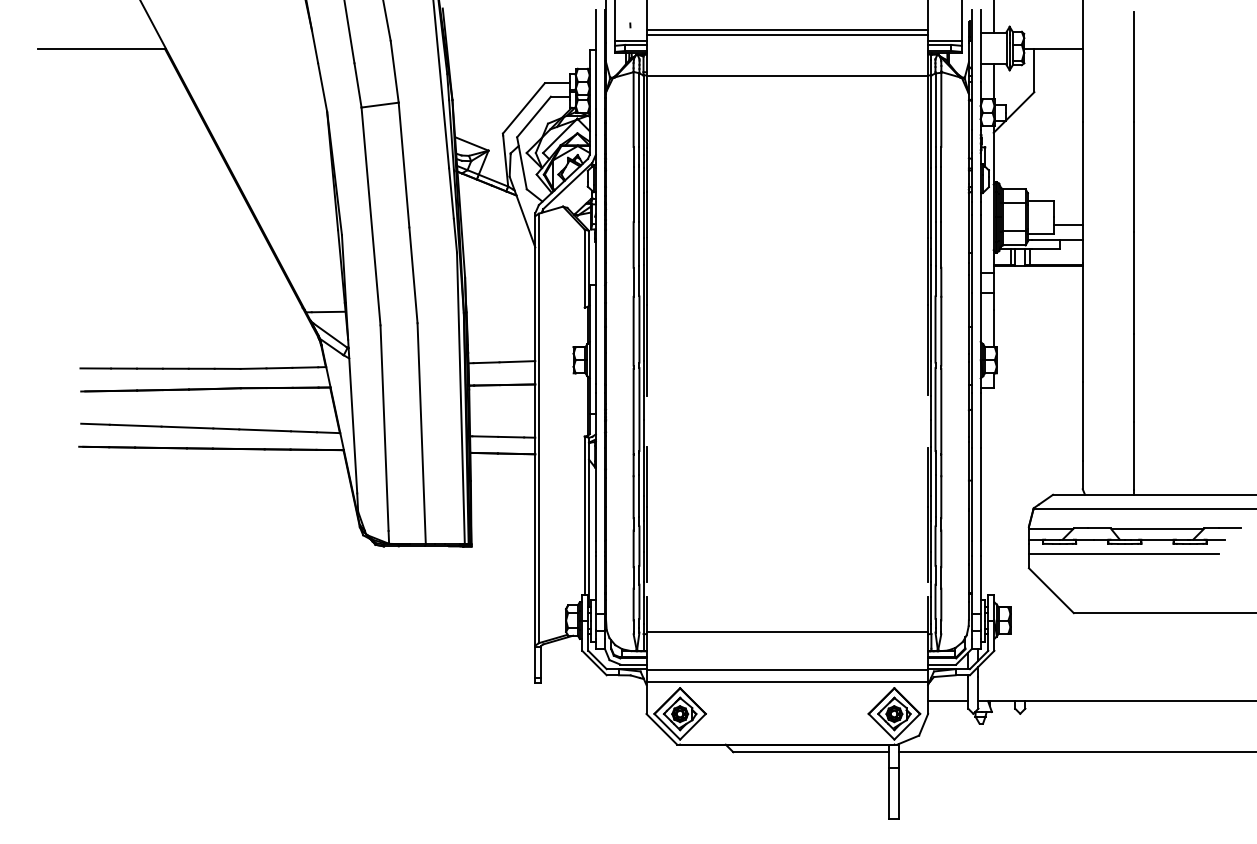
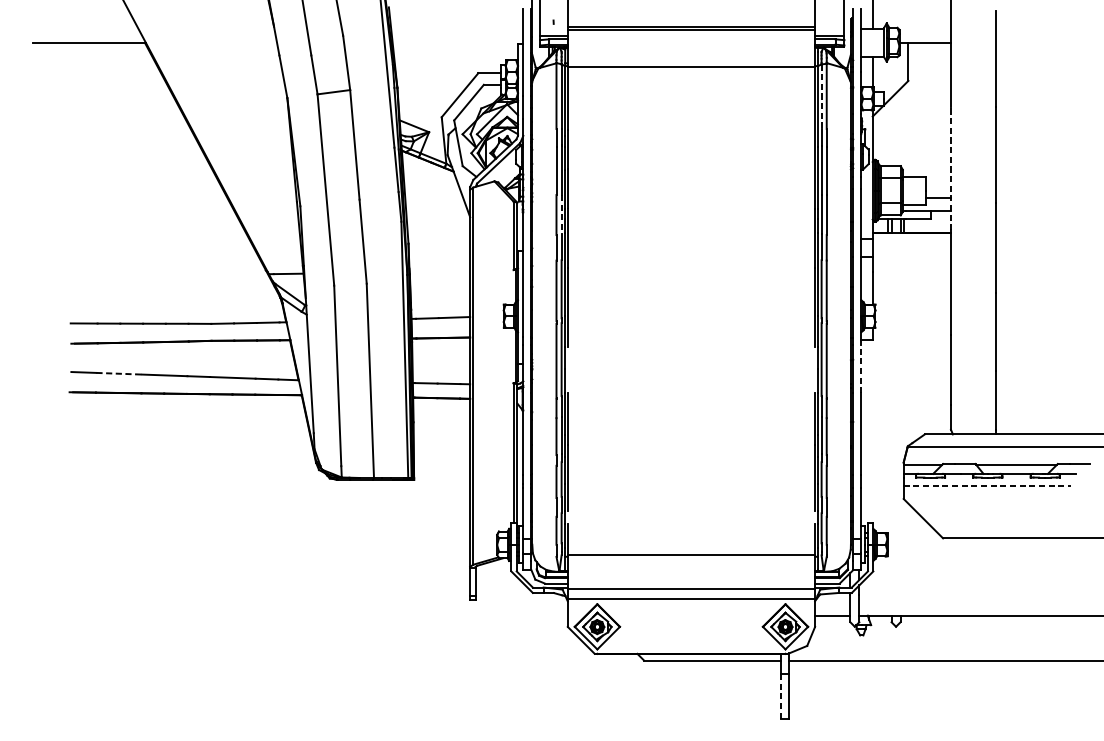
line: (935, 110) -> (821, 96), solid -> dashed
line: (1082, 191) -> (950, 168), solid -> dashed
line: (639, 244) -> (561, 214), solid -> dashed
line: (980, 420) -> (861, 369), solid -> dashed
line: (135, 425) -> (119, 373), solid -> dashed
line: (1124, 553) -> (987, 485), solid -> dashed
line: (889, 793) -> (781, 696), solid -> dashed

